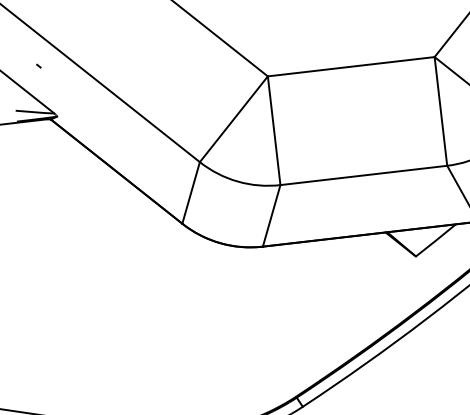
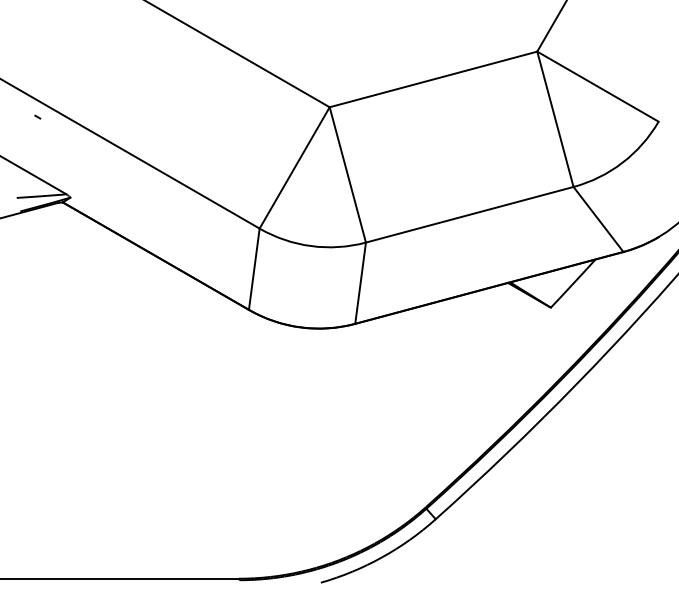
line: (38, 65) -> (37, 116), moved

